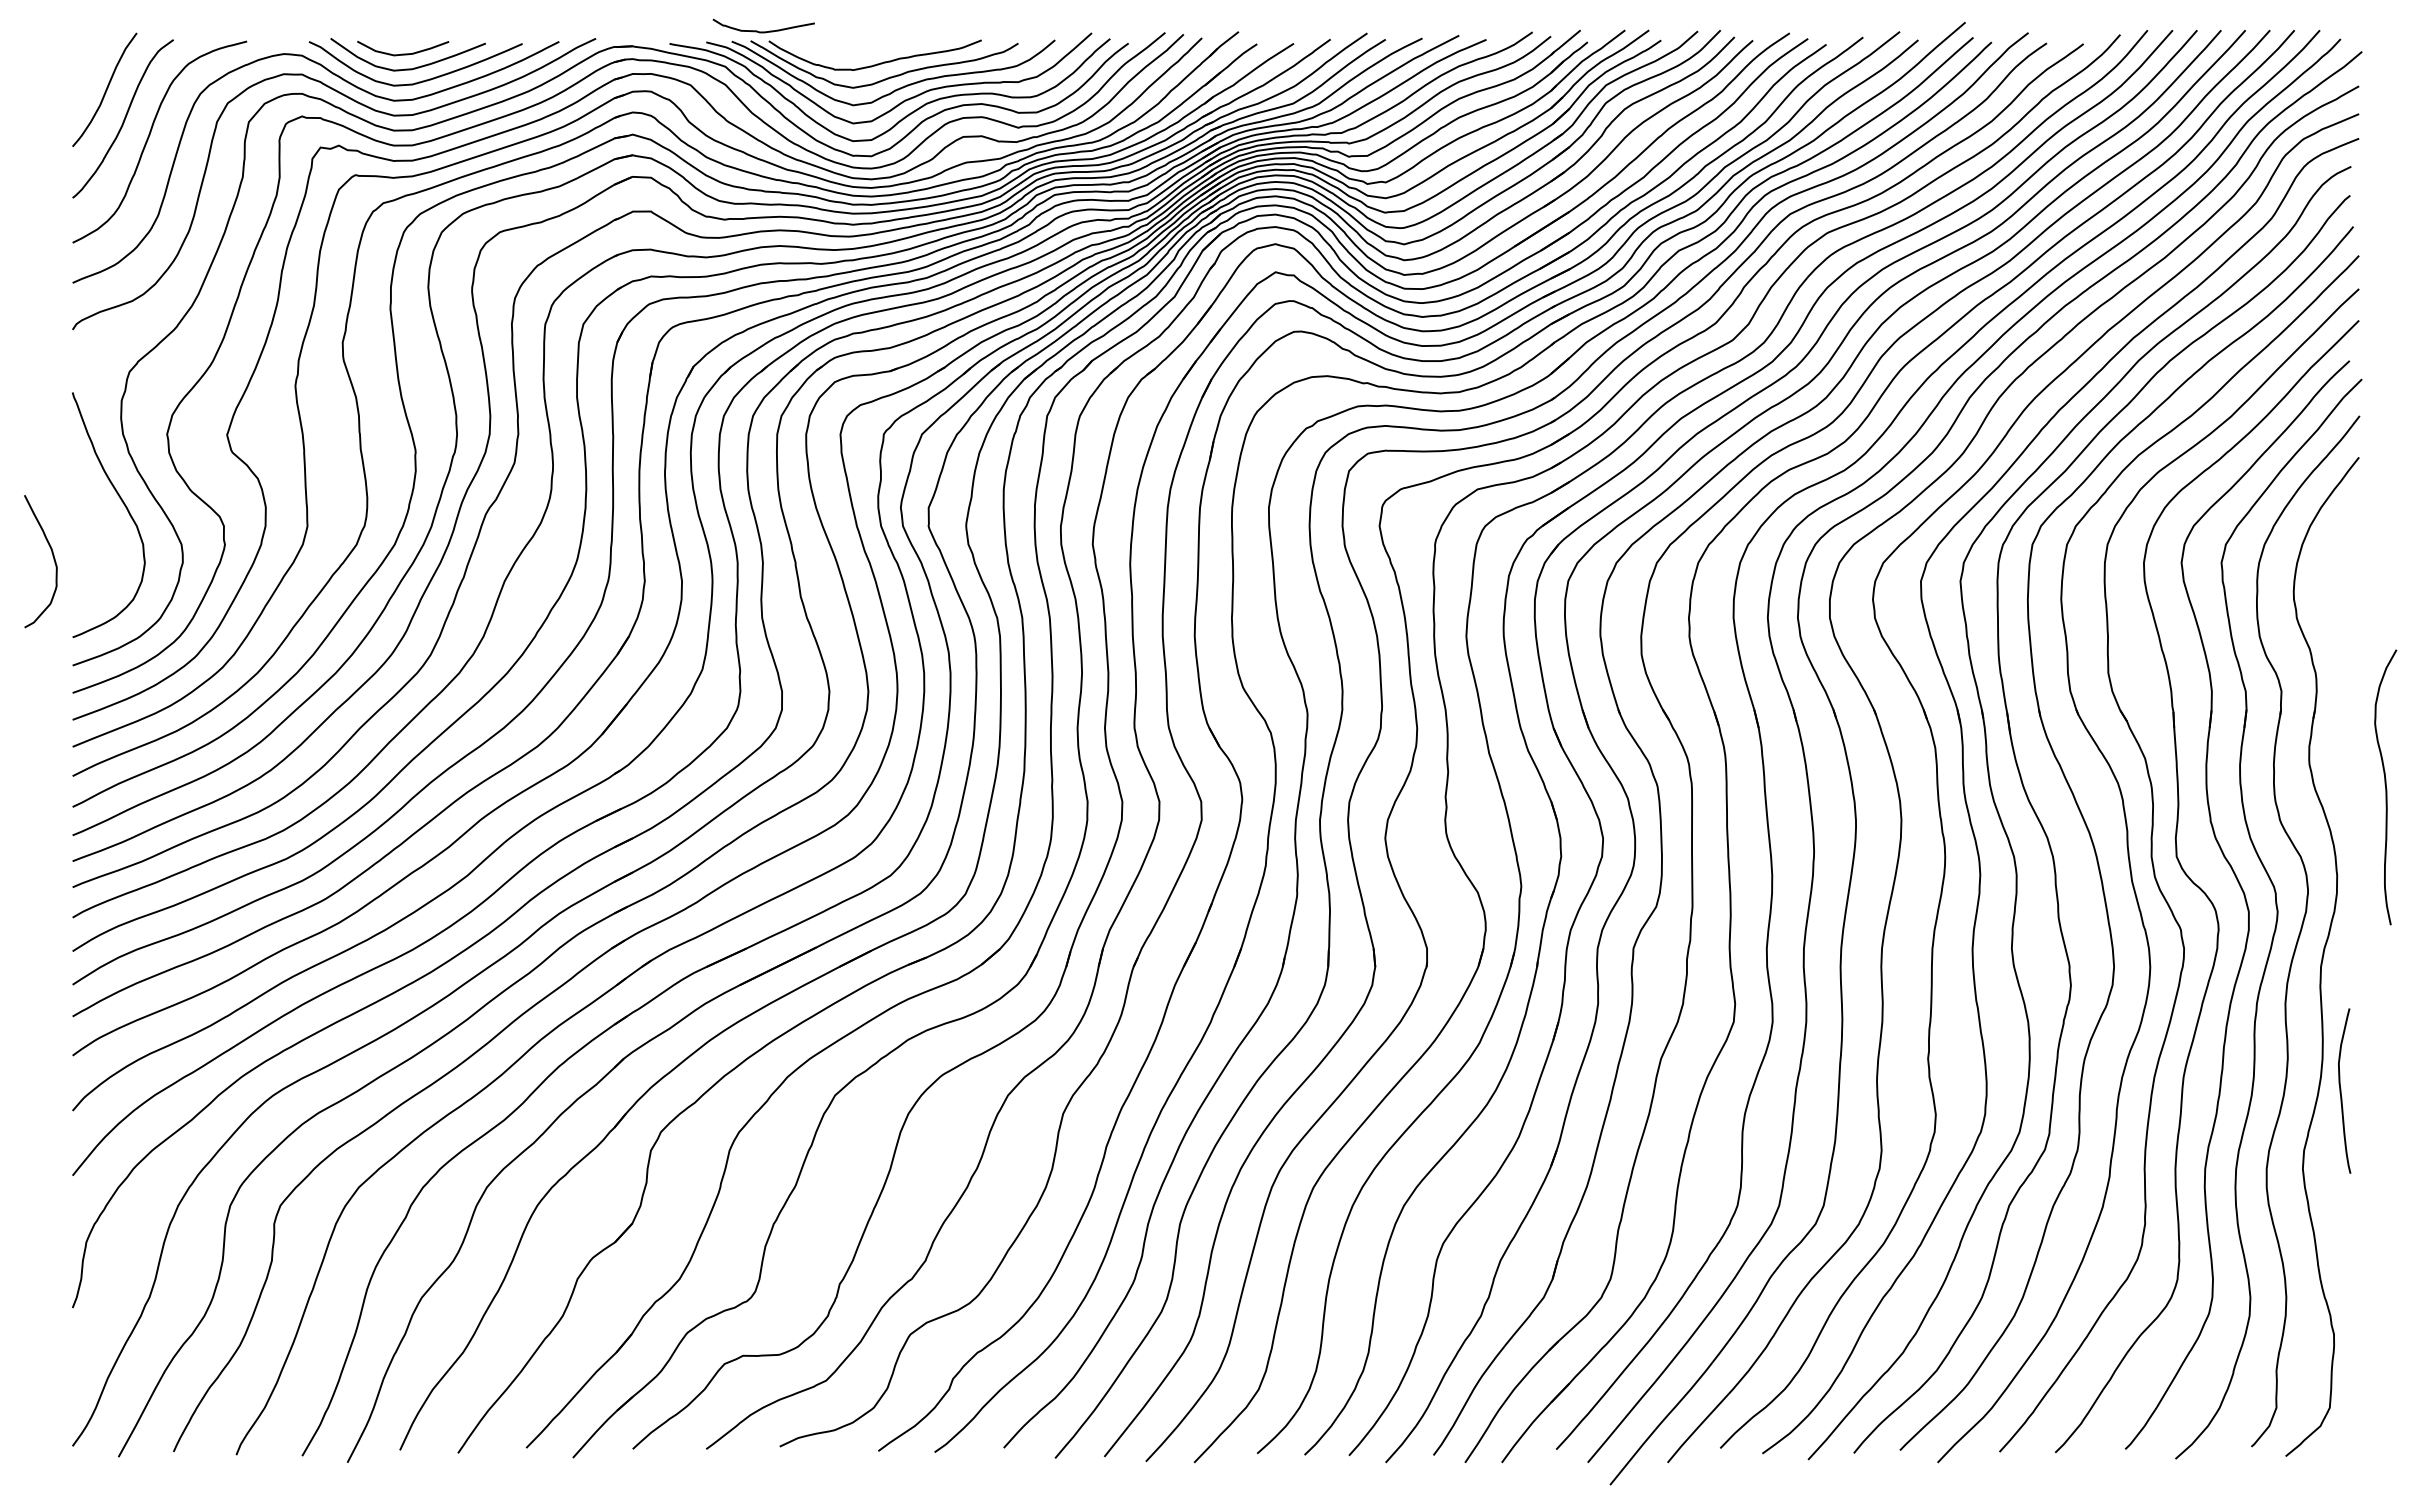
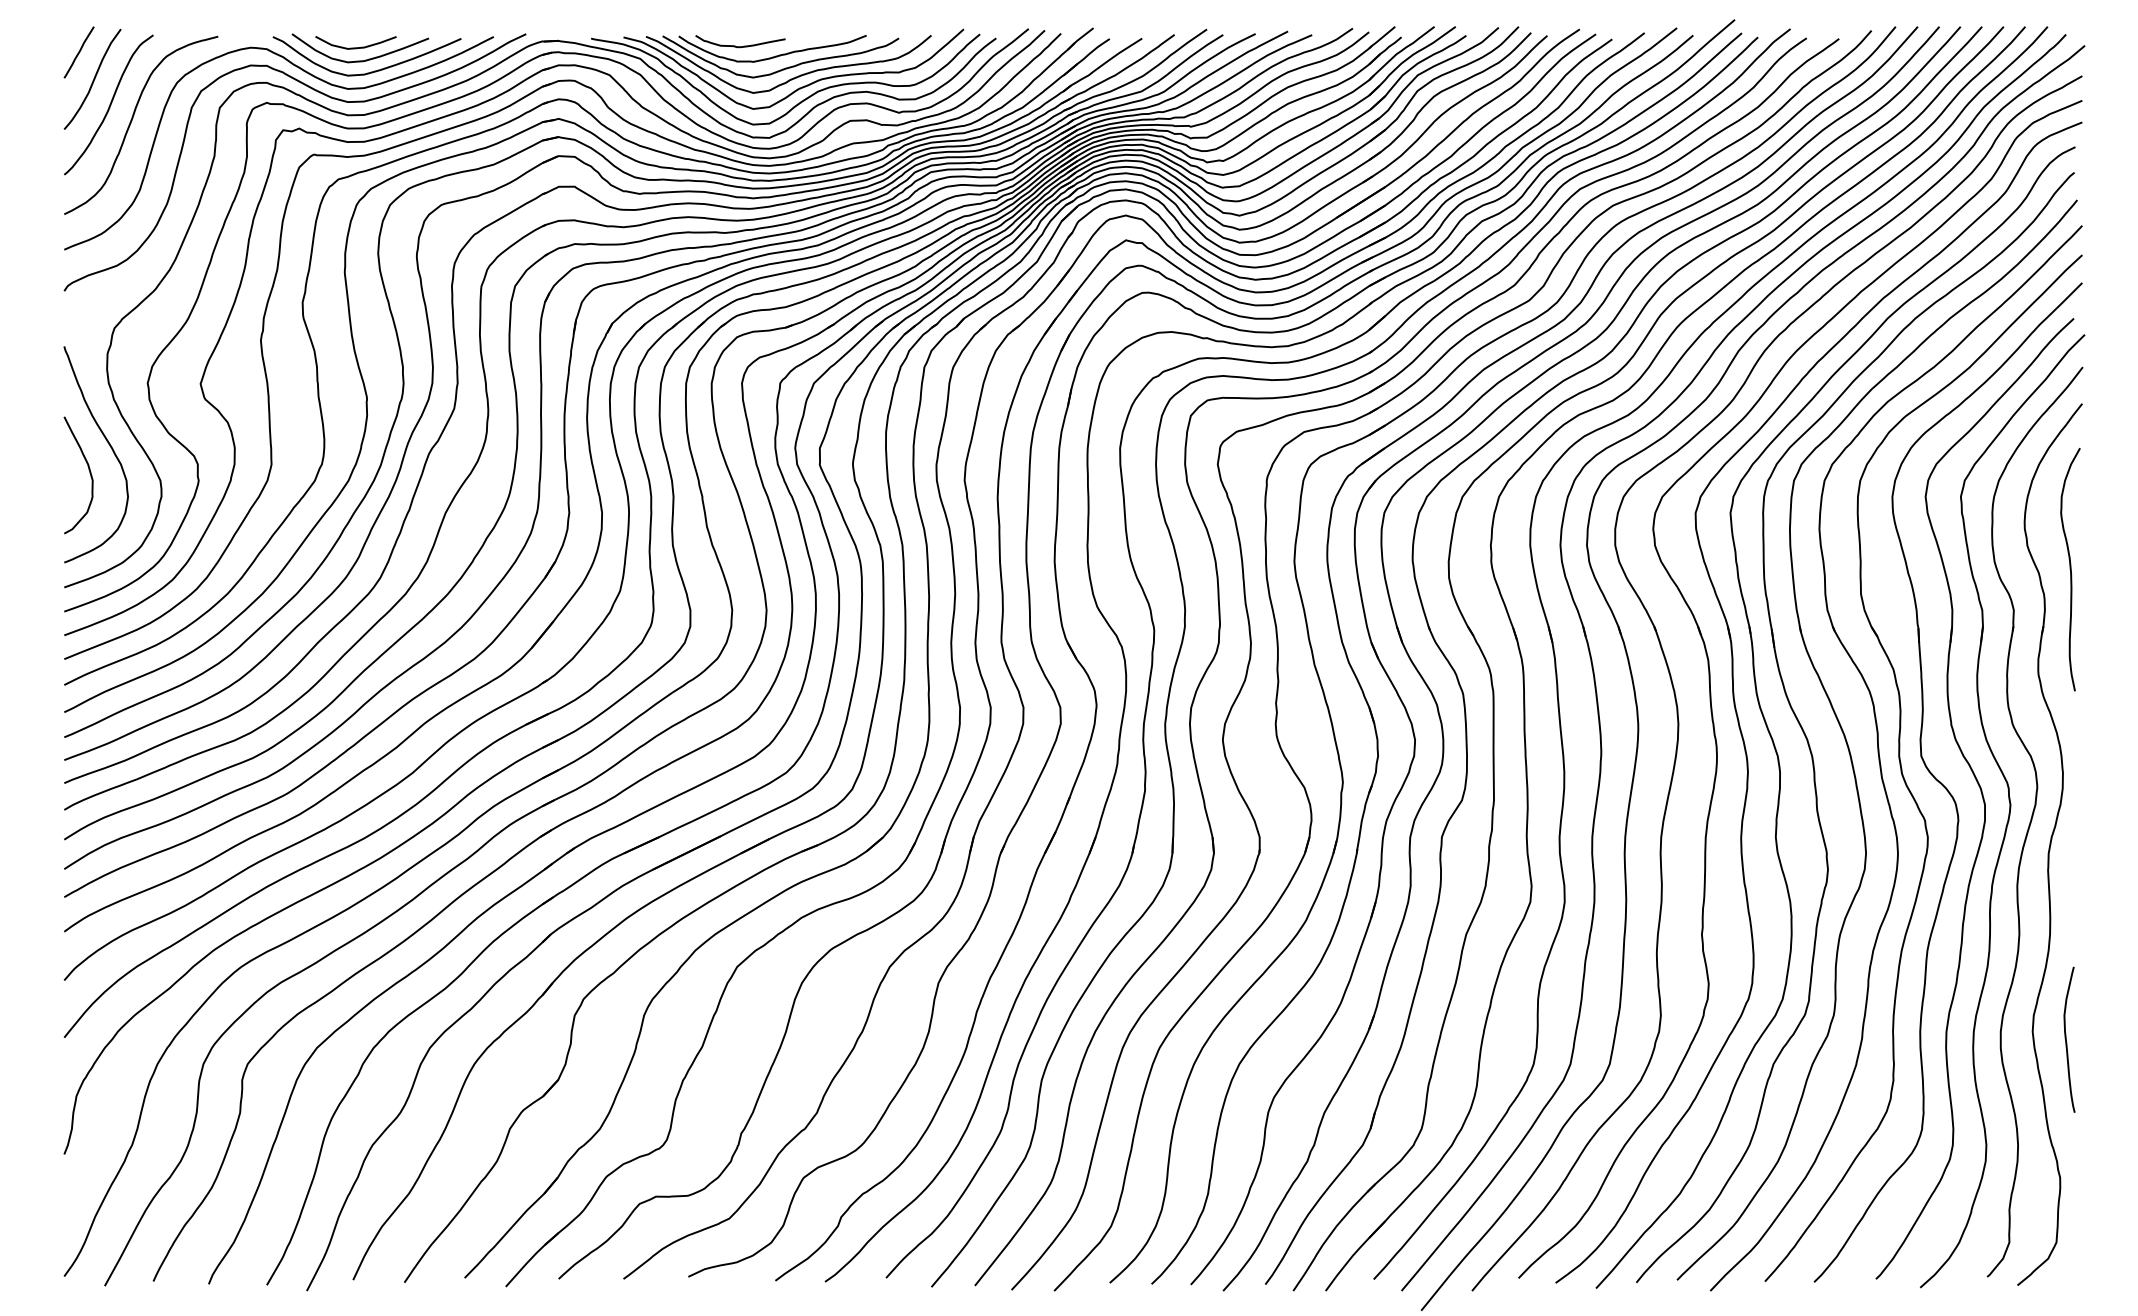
curve: (763, 31) -> (740, 46), moved
line: (89, 59) -> (79, 52), added
curve: (52, 556) -> (88, 470), moved
curve: (2385, 787) -> (2070, 569), moved
curve: (2341, 1090) -> (2066, 1039), moved

